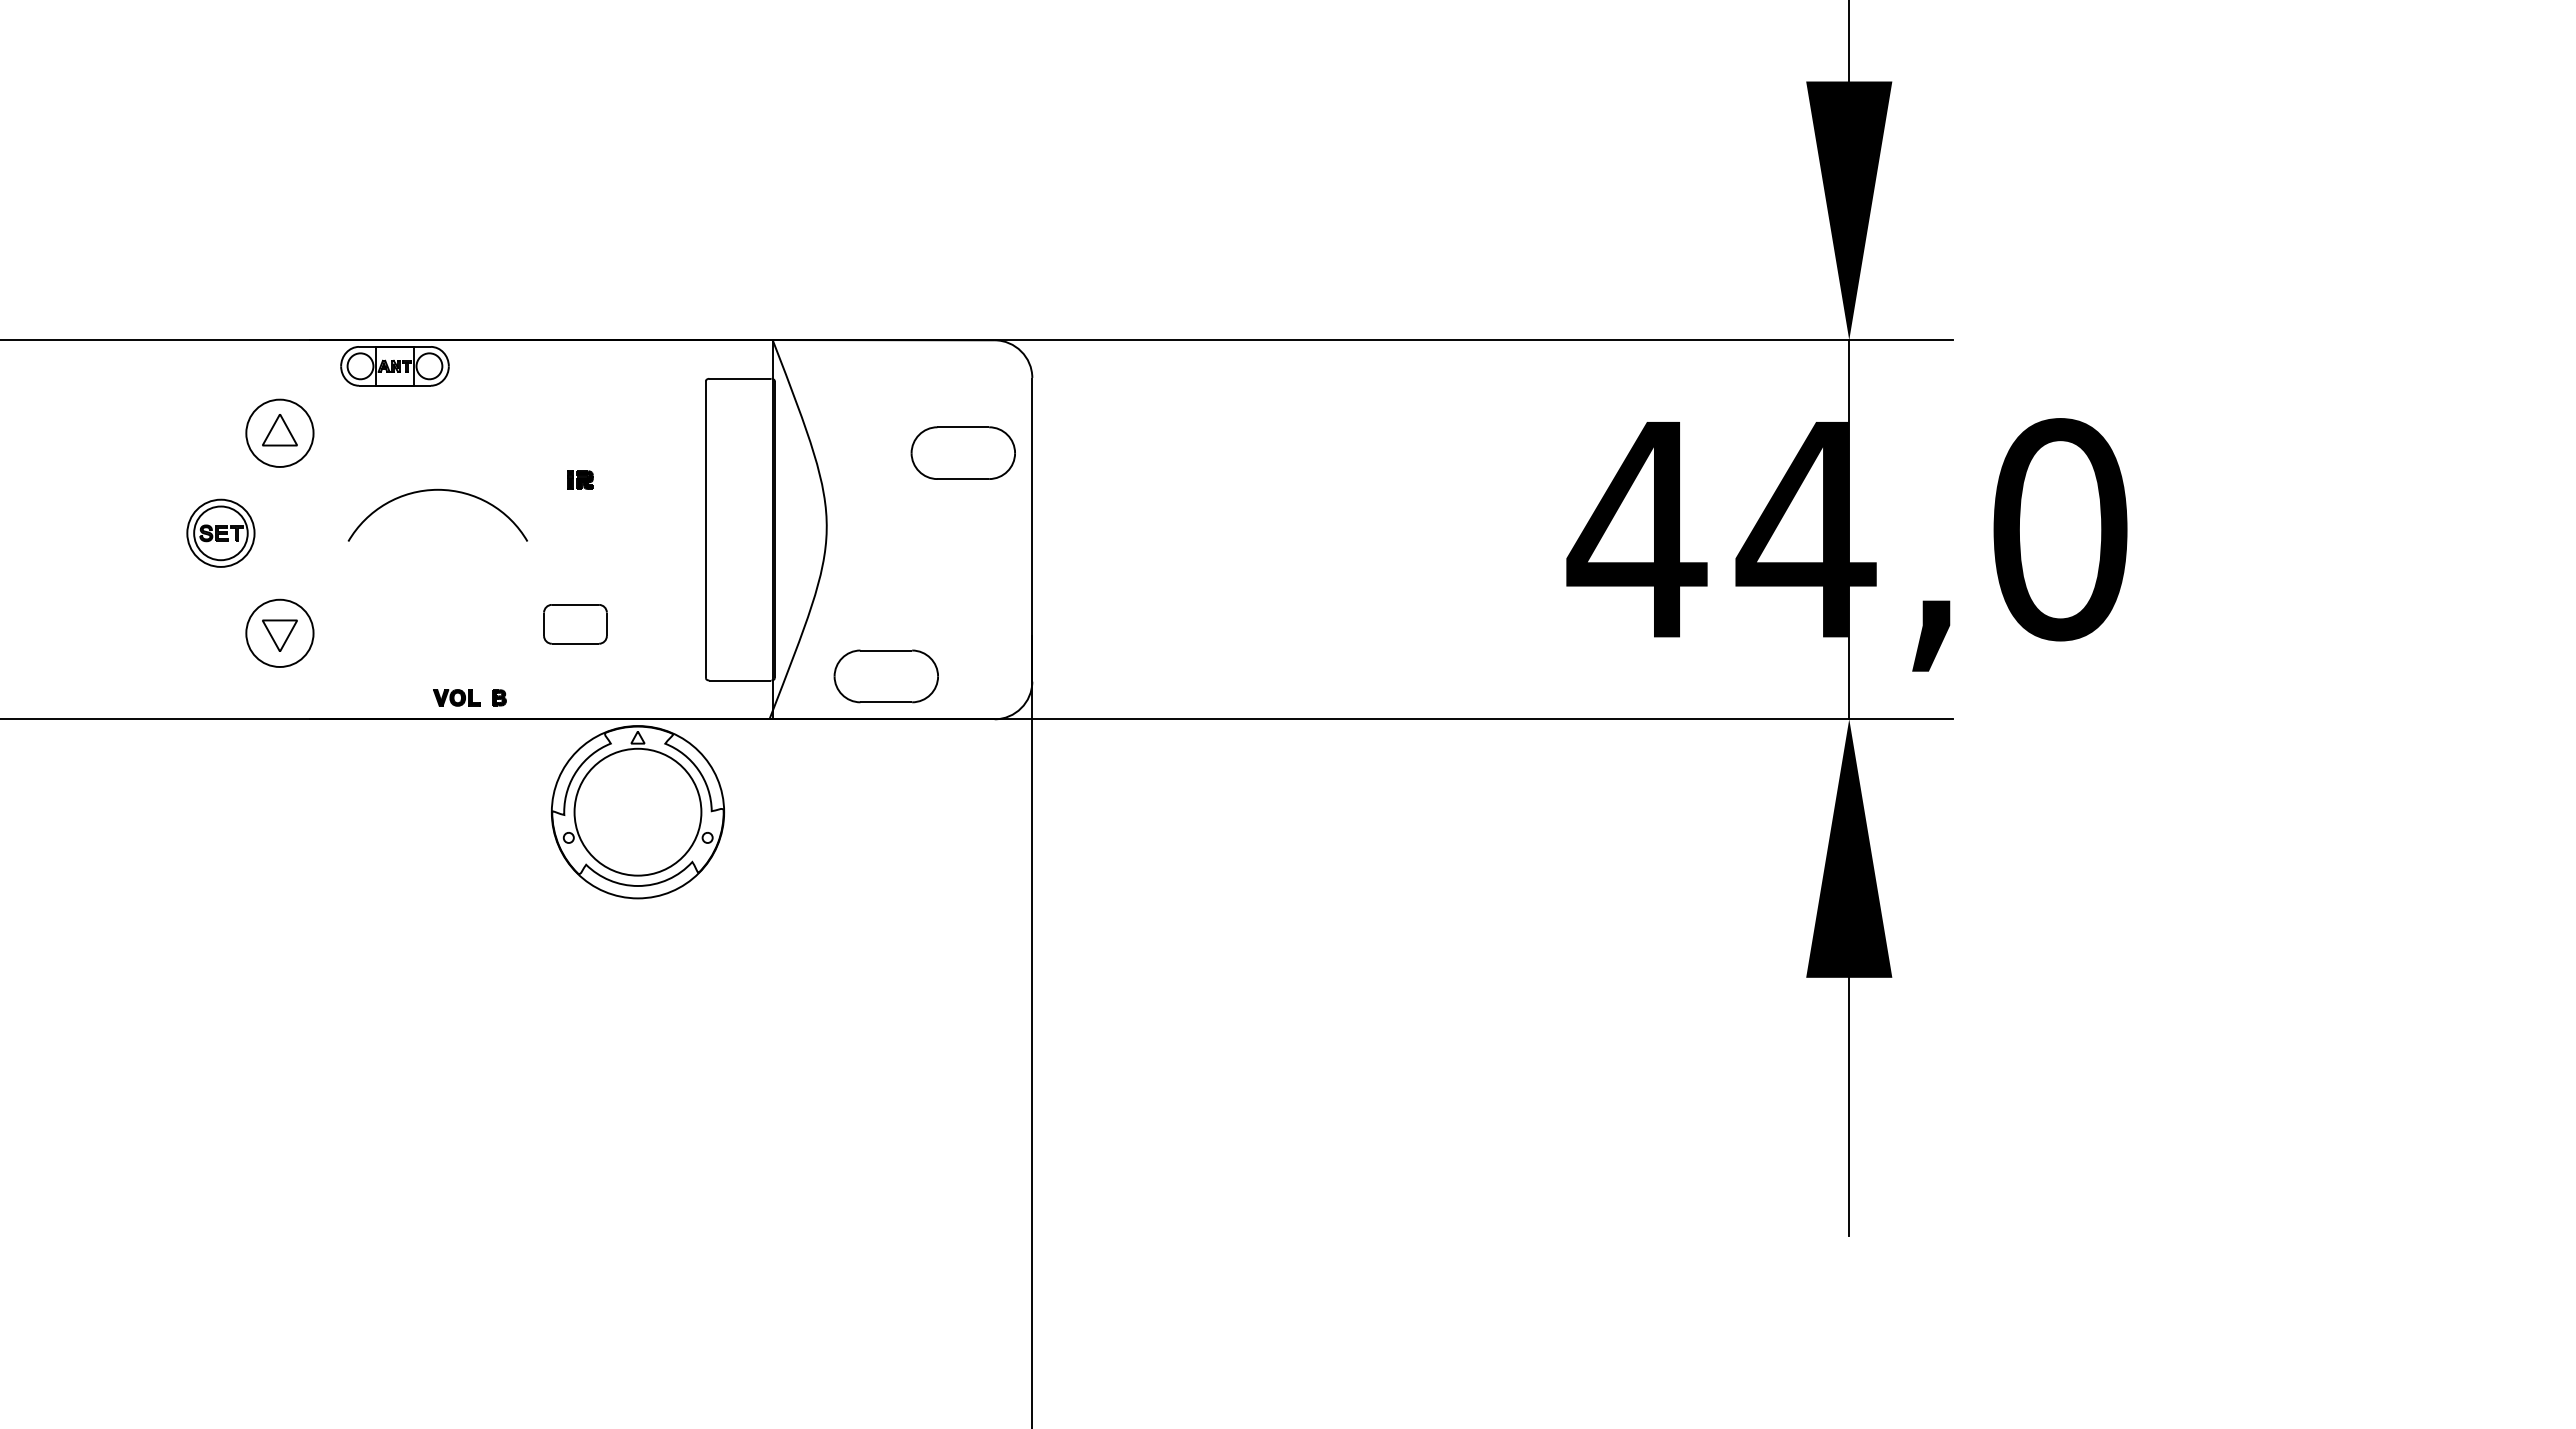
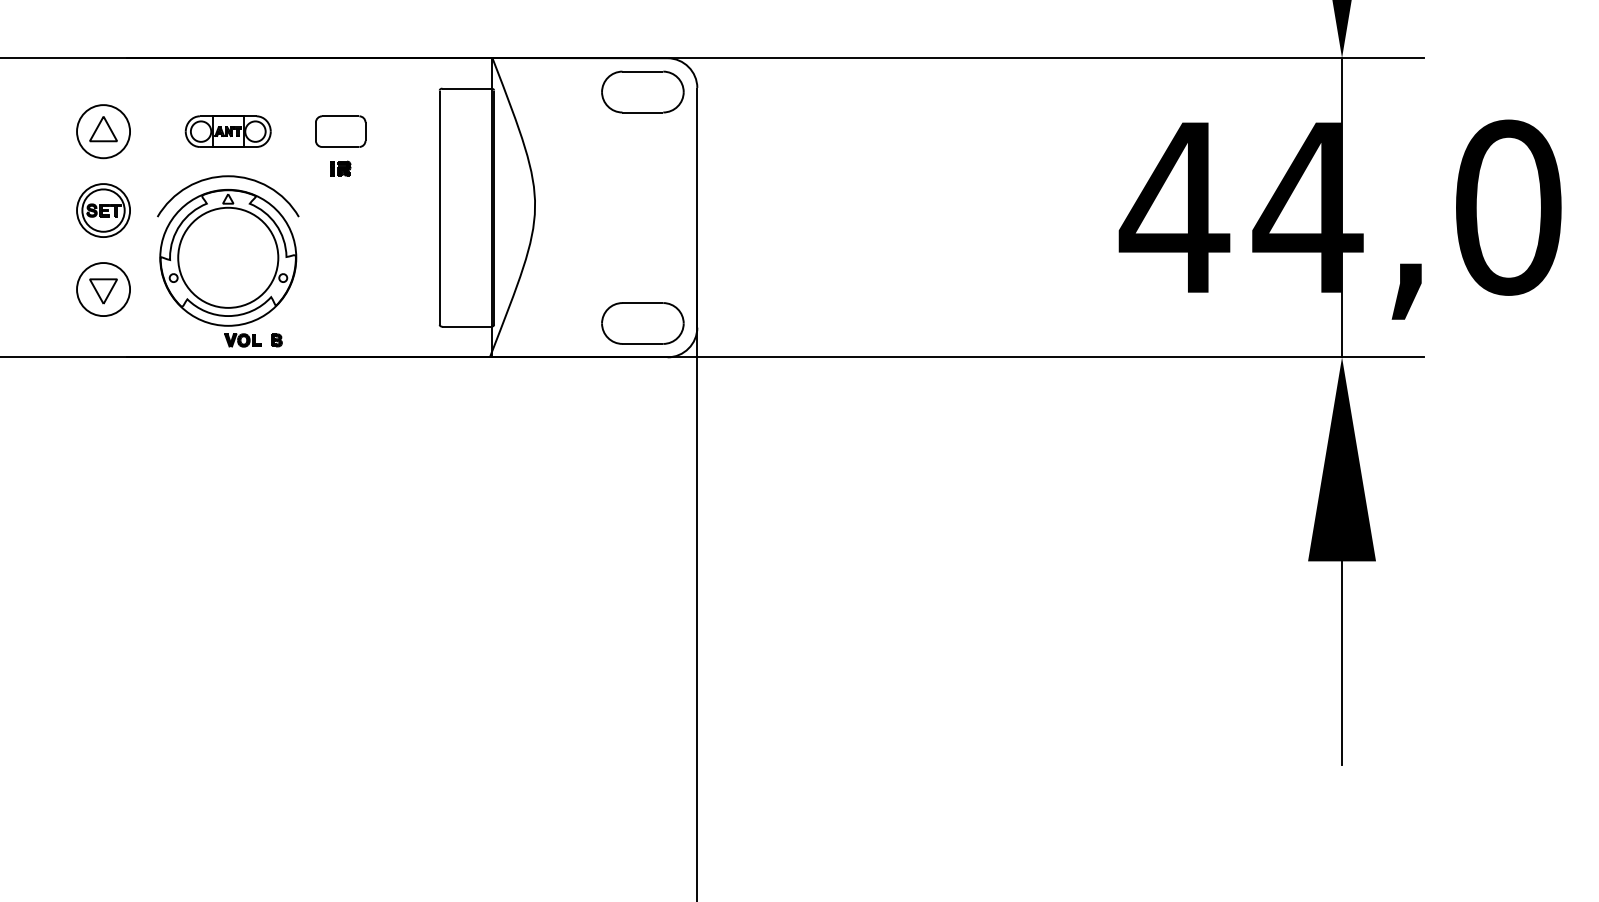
part: (394, 366) -> (227, 131), moved
part: (962, 452) -> (642, 91), moved
part: (220, 532) -> (103, 209), moved
part: (575, 624) -> (340, 131), moved
part: (885, 676) -> (642, 323), moved
part: (637, 812) -> (227, 258), moved

